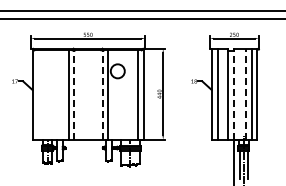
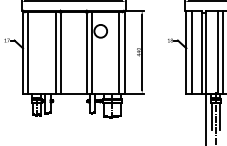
line: (73, 93) -> (60, 51), dashed -> solid
line: (102, 93) -> (86, 51), dashed -> solid
line: (245, 93) -> (217, 51), dashed -> solid
line: (38, 94) -> (28, 52), added
line: (233, 94) -> (206, 52), dashed -> solid

